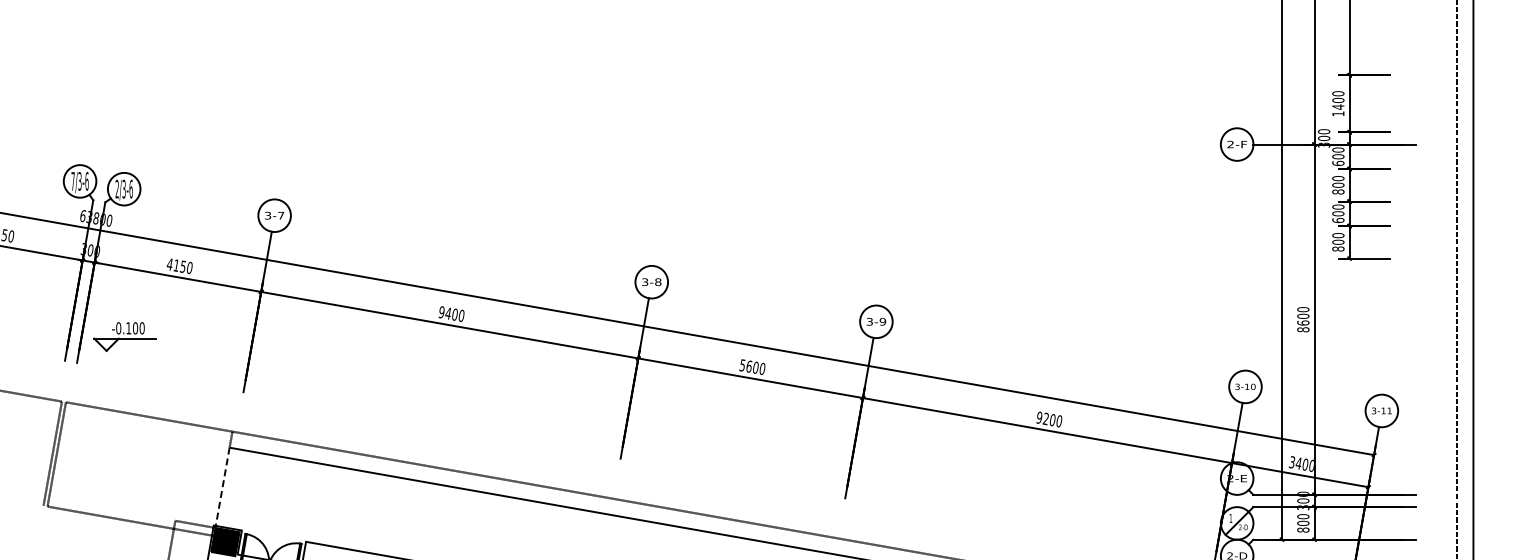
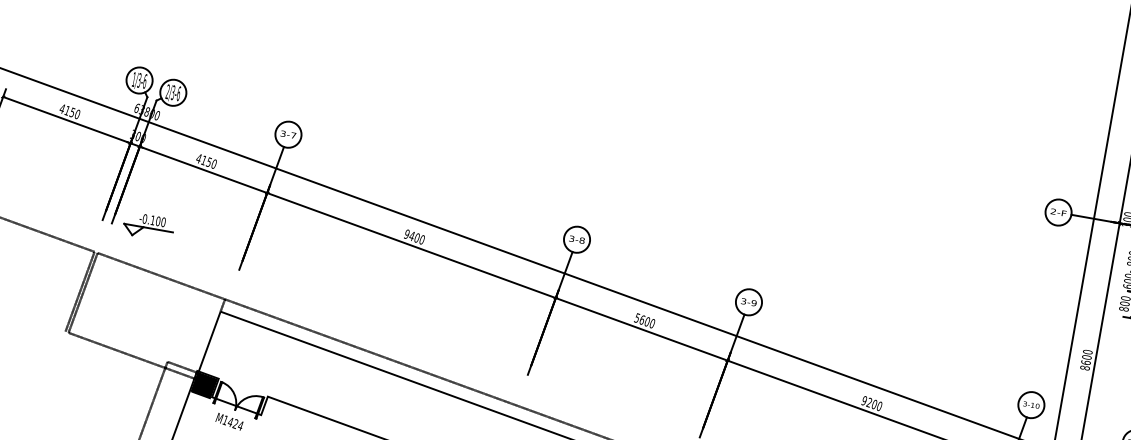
text: (72, 181) -> (133, 79), 7/3-6 -> 1/3-6
part: (124, 337) -> (148, 227), moved
line: (222, 487) -> (209, 342), dashed -> solid

